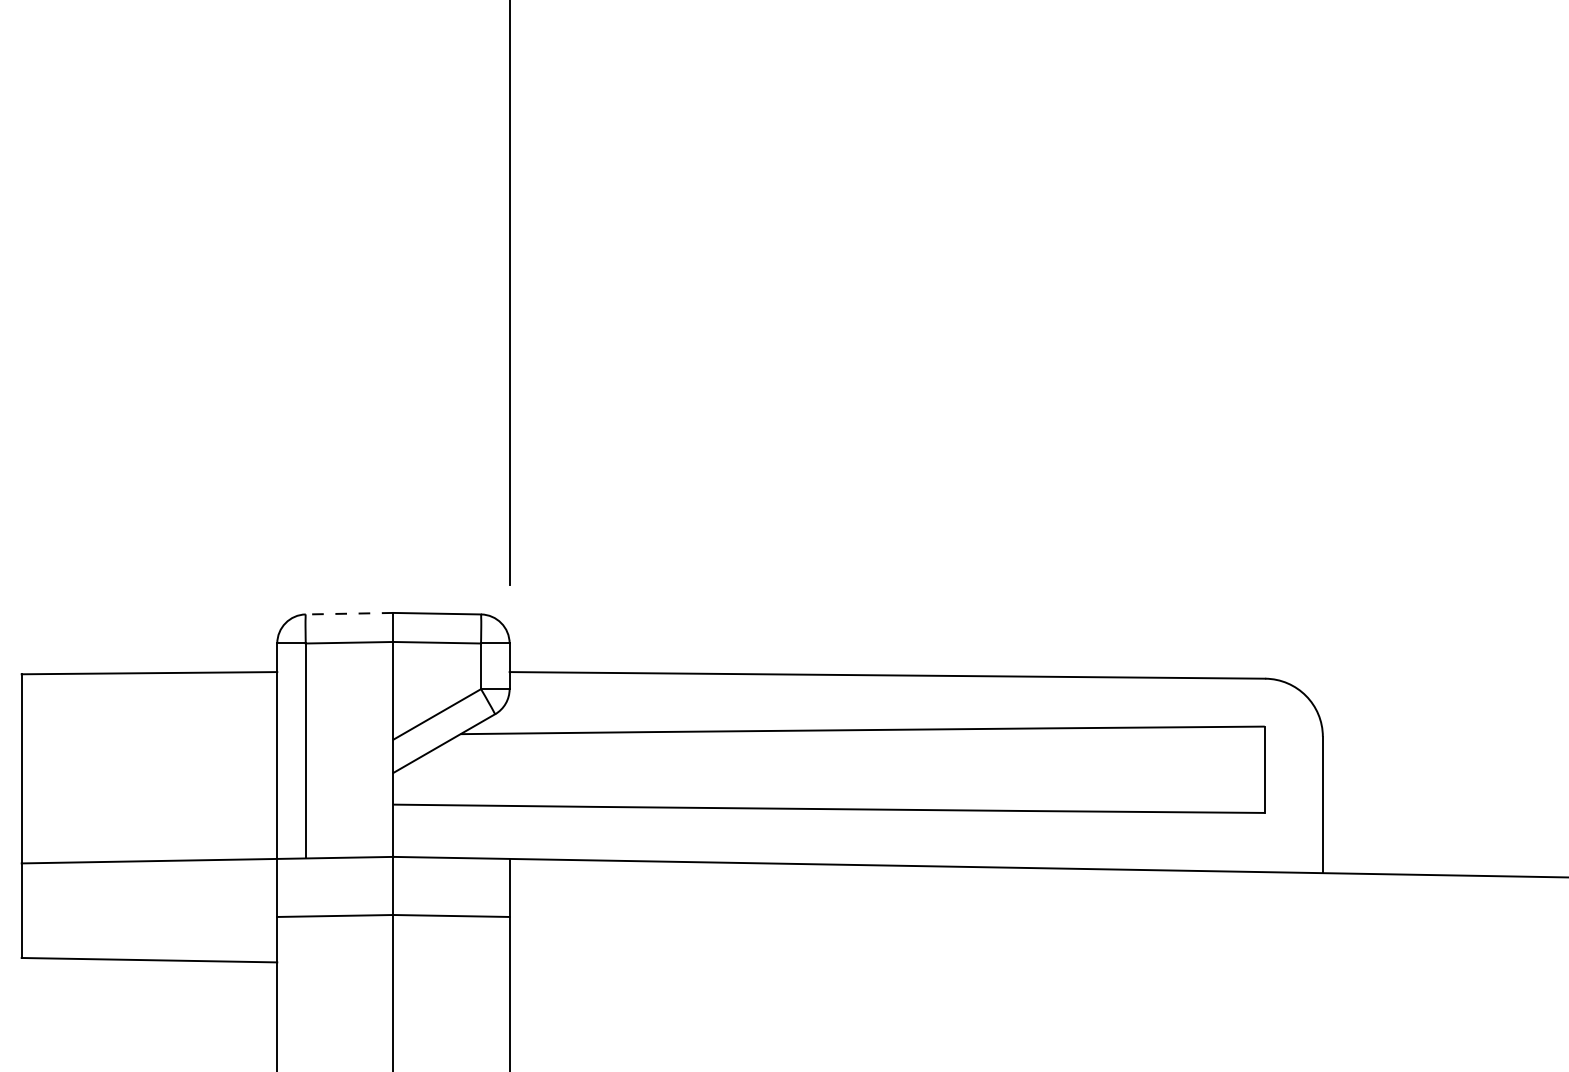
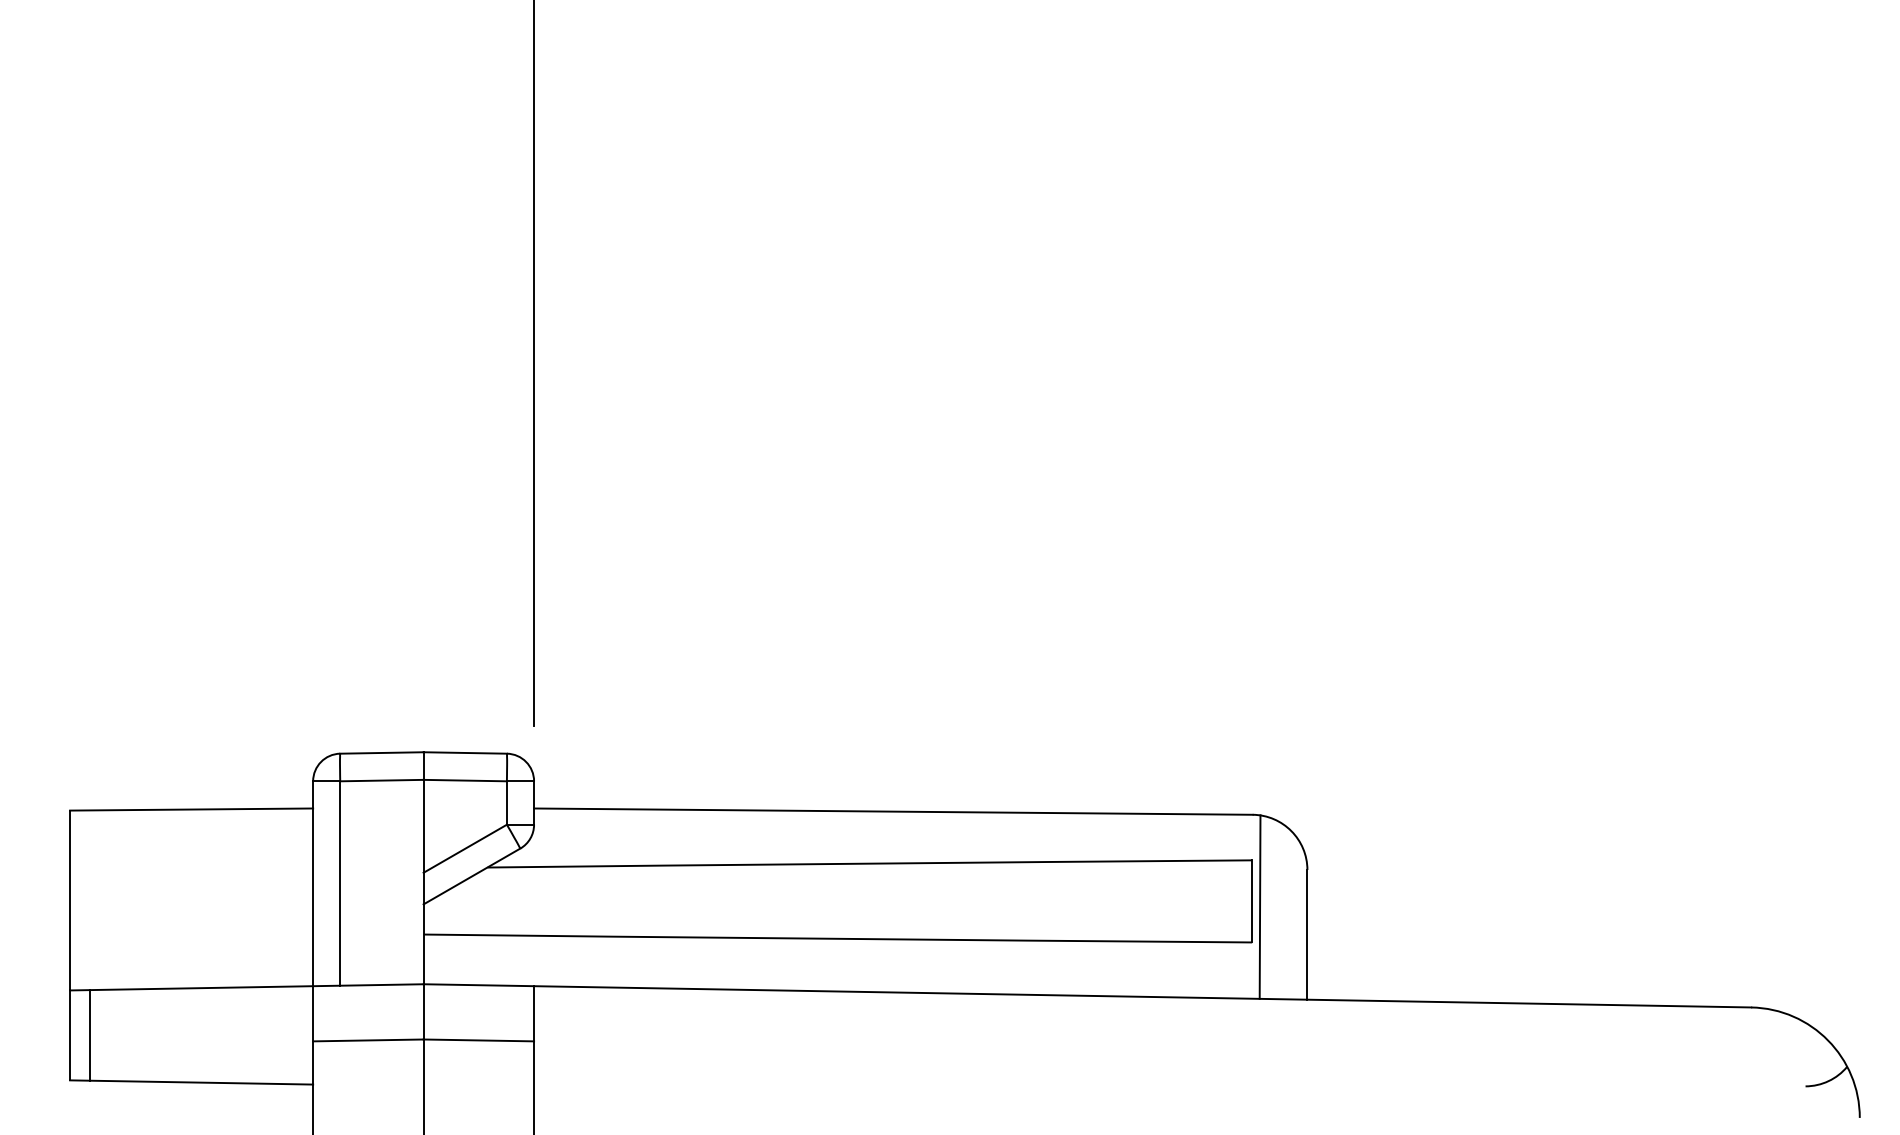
line: (349, 613) -> (381, 752), dashed -> solid
line: (1272, 775) -> (1259, 906), added
line: (43, 910) -> (90, 1035), added

